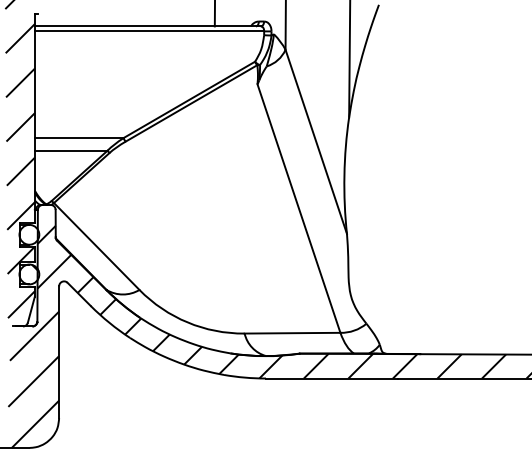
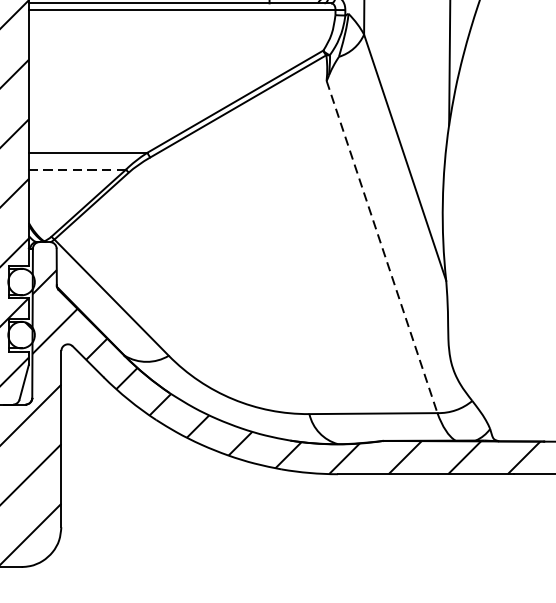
line: (70, 150) -> (76, 169), solid -> dashed
line: (298, 208) -> (381, 246), solid -> dashed

